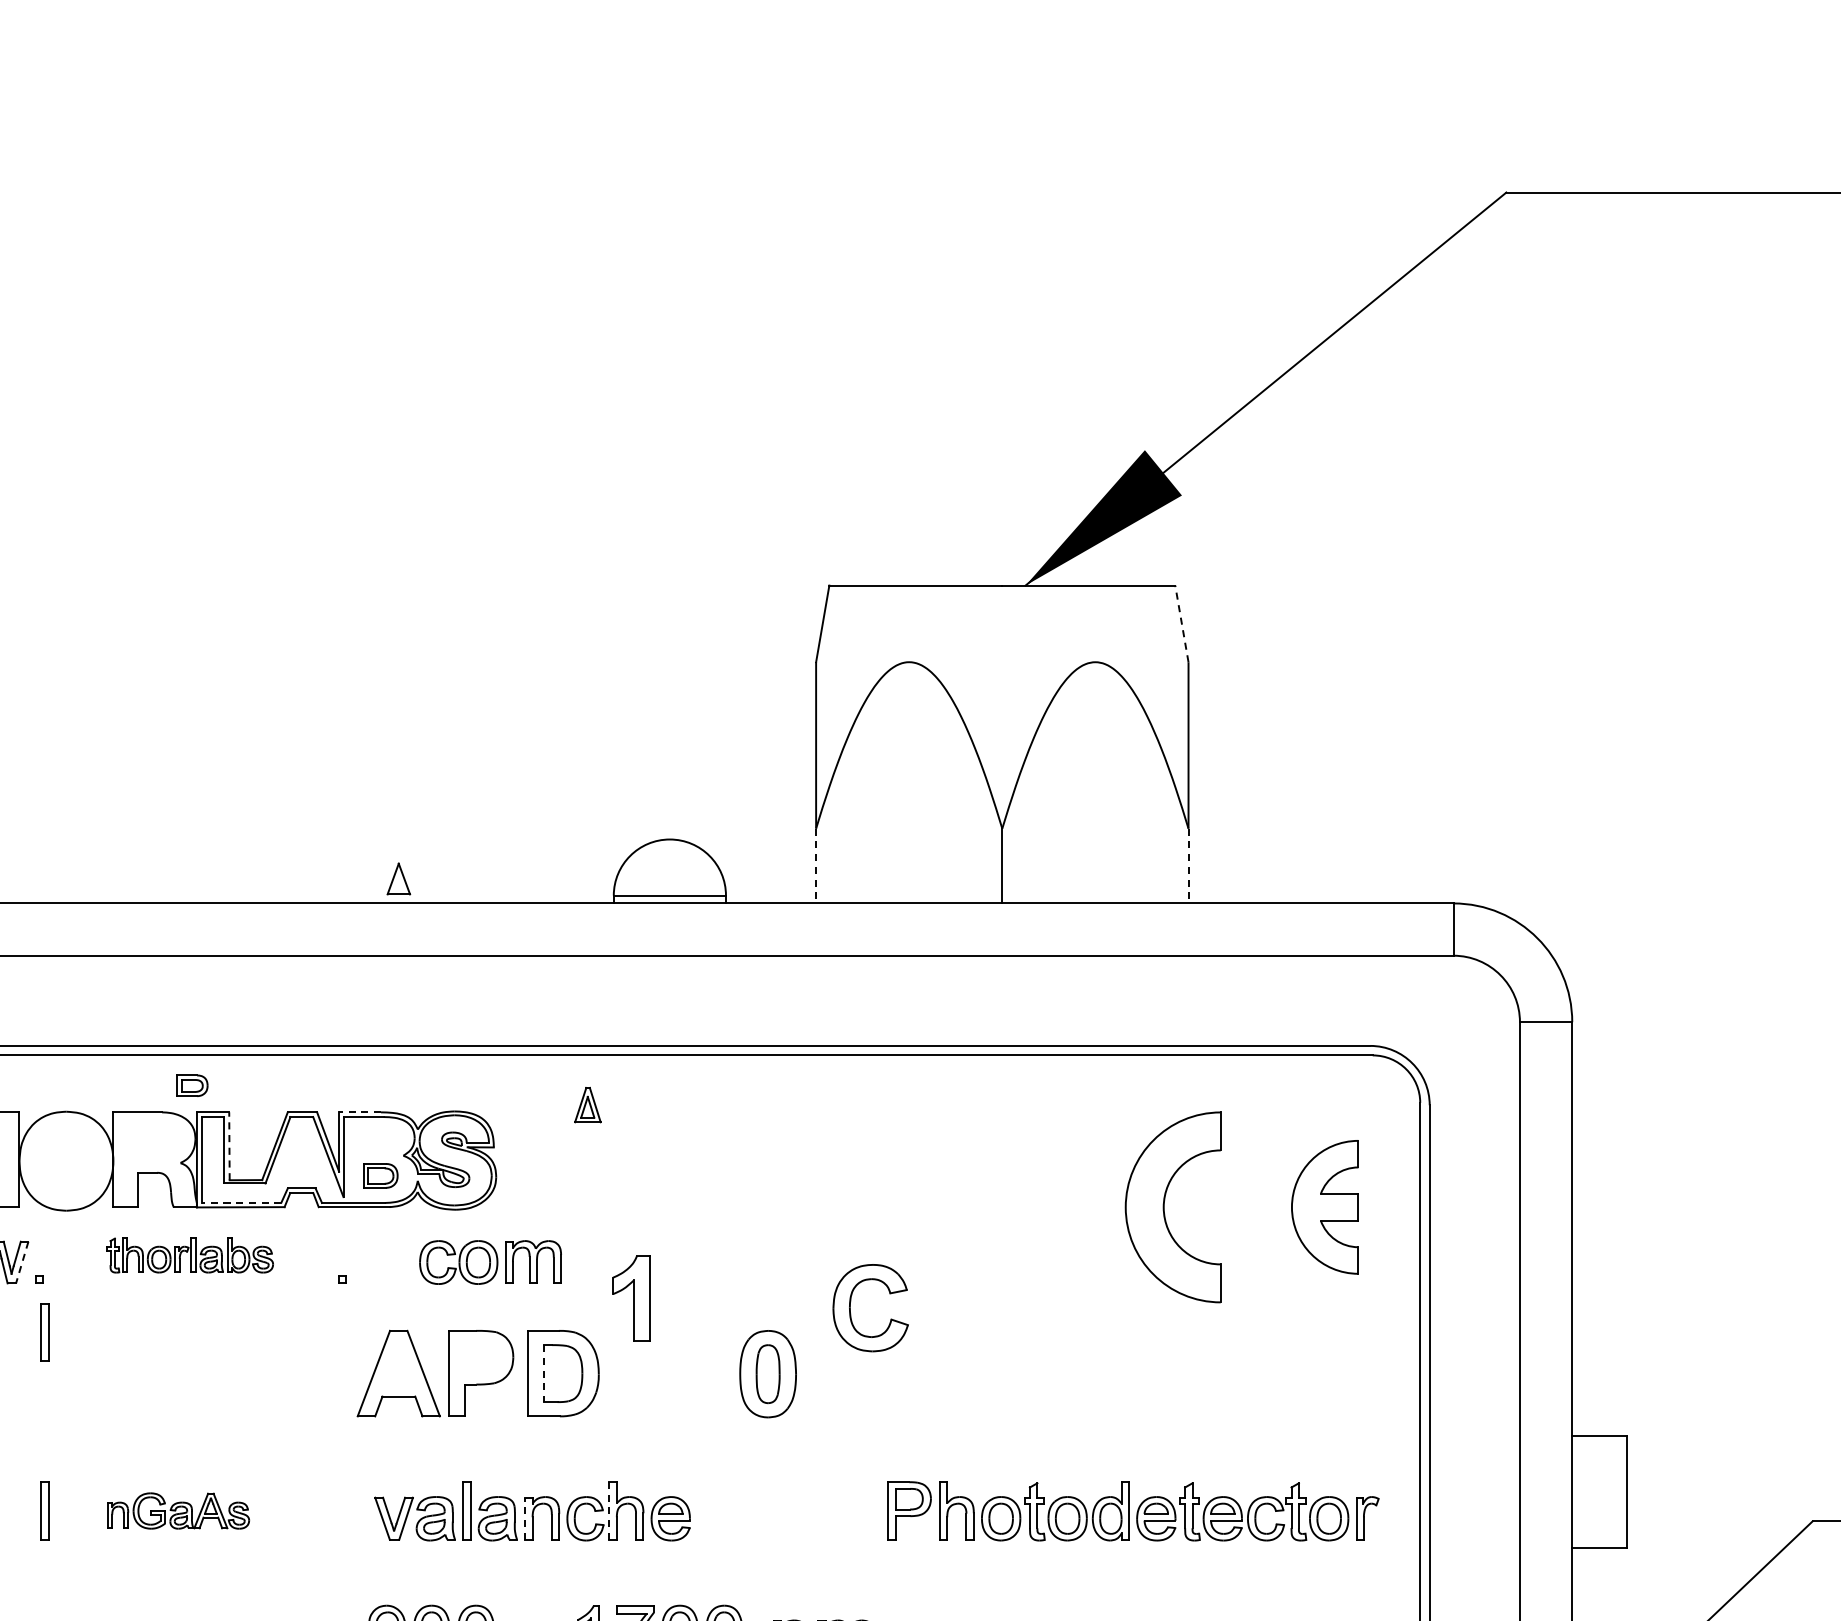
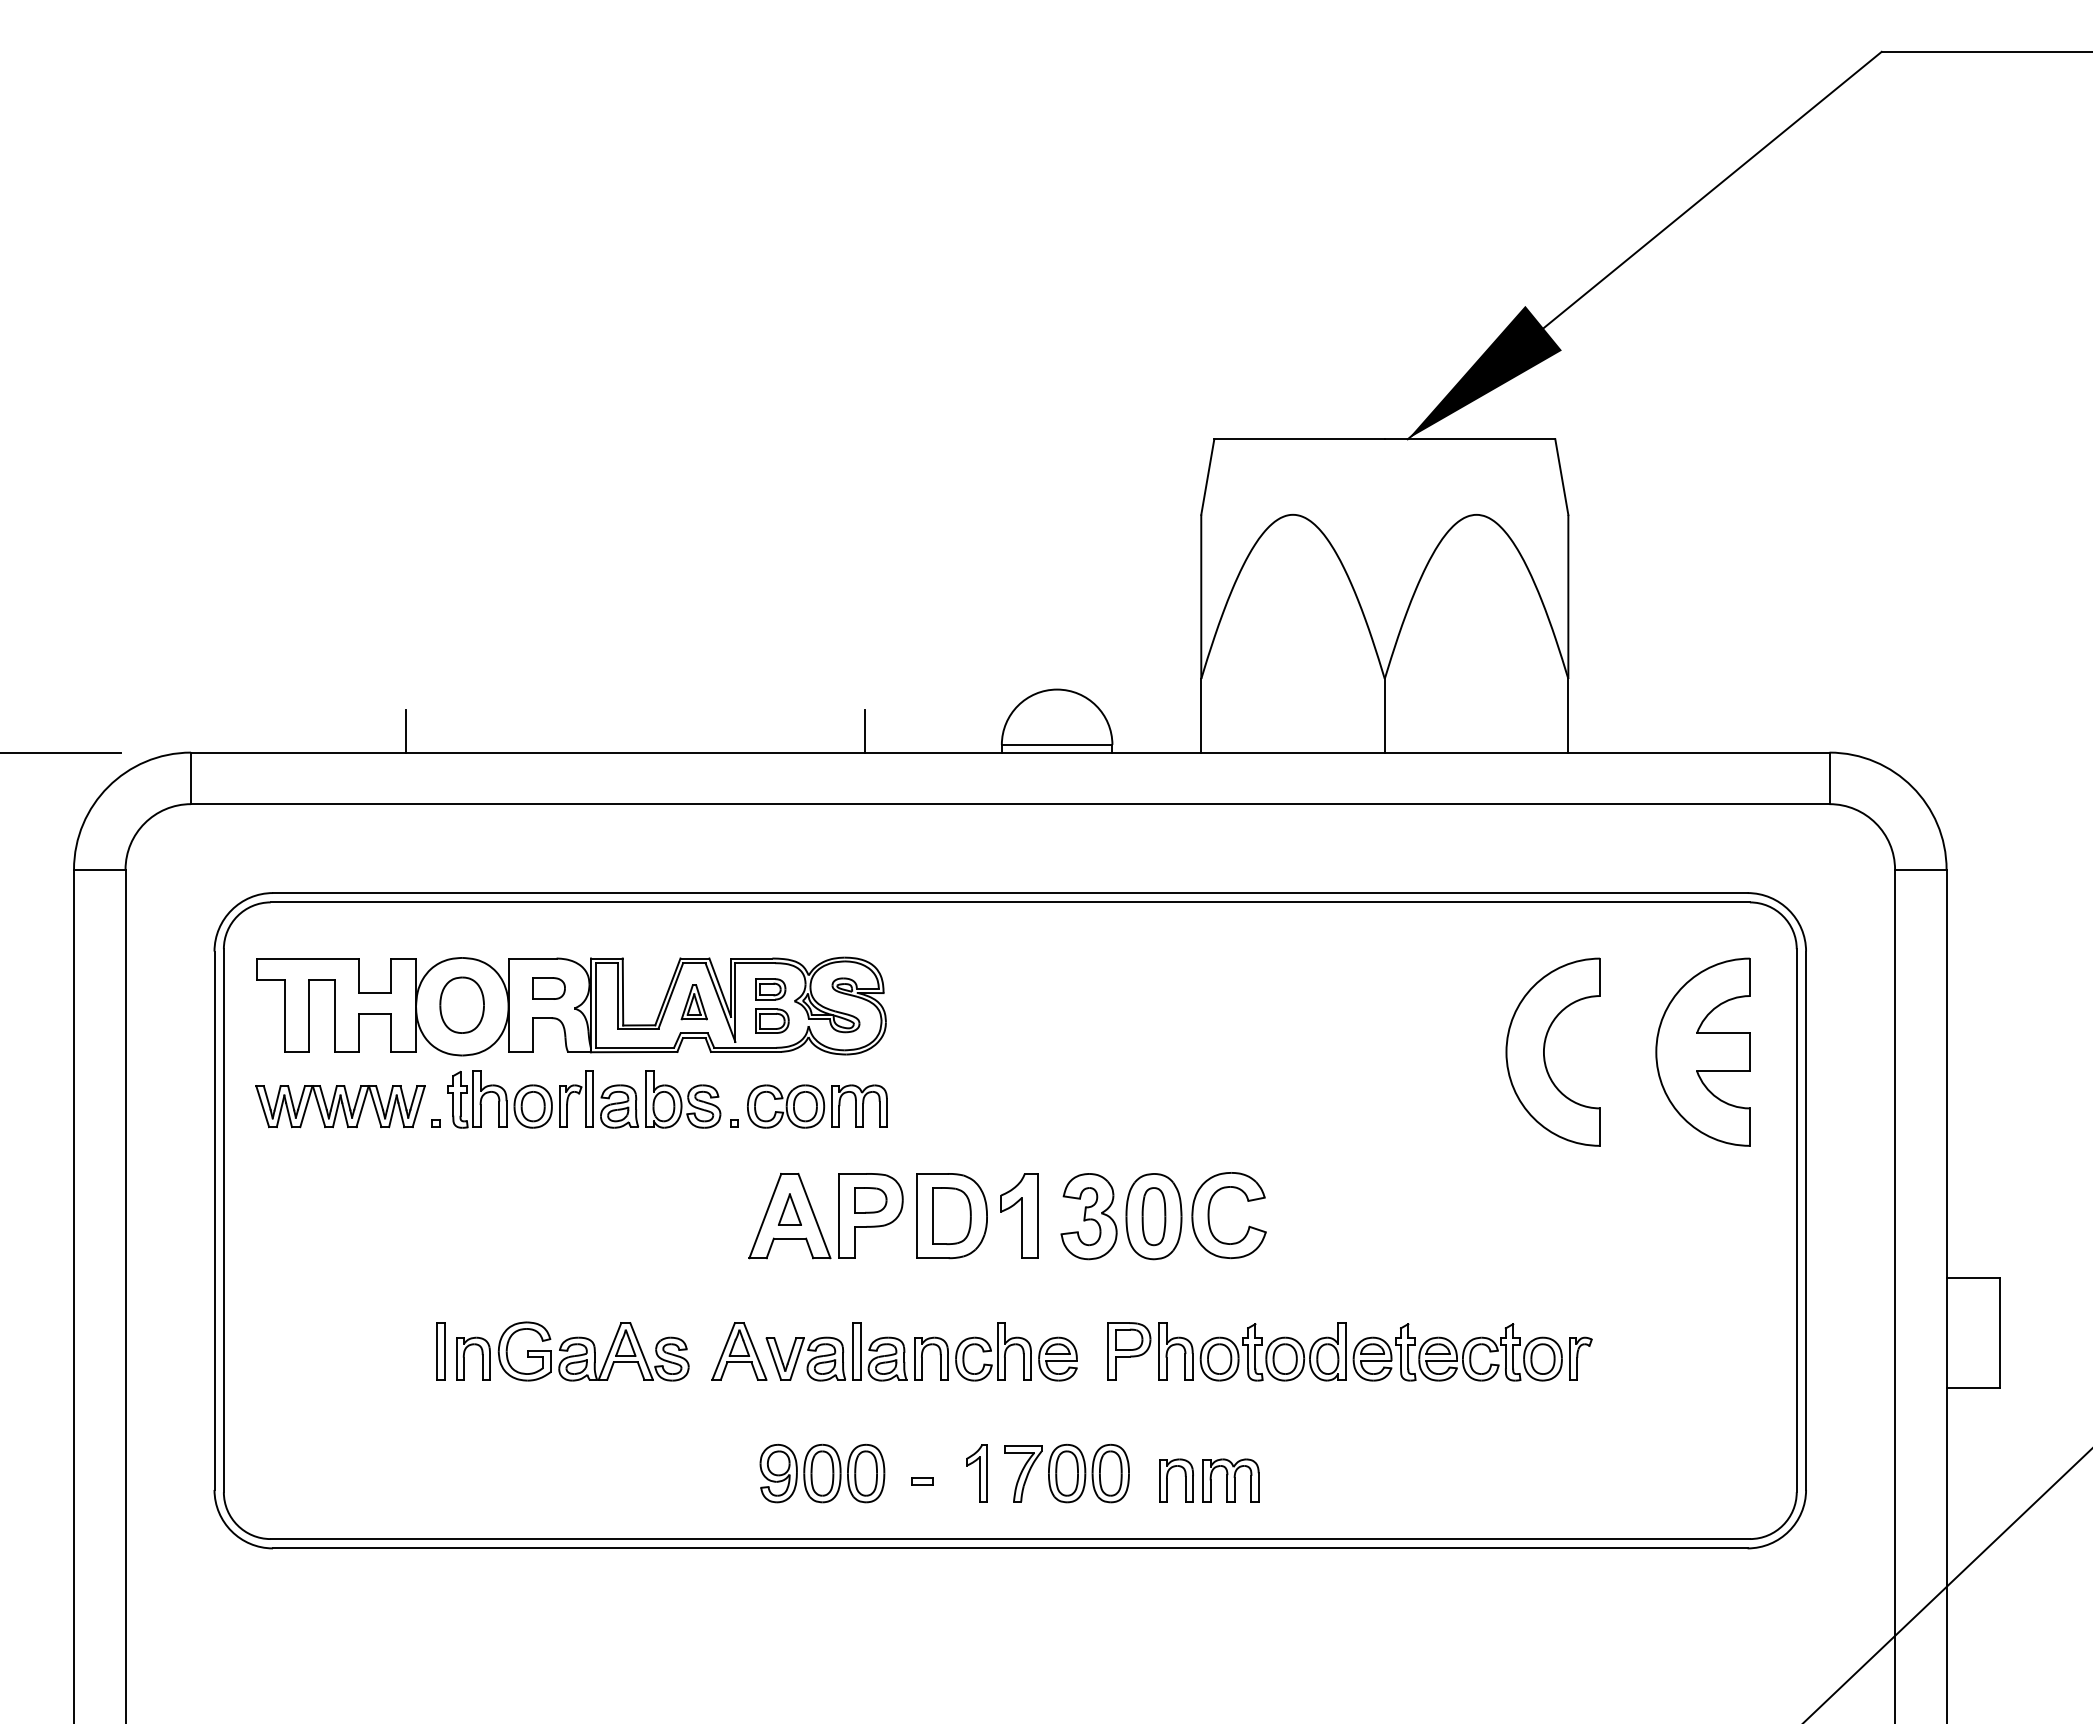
line: (1181, 623) -> (1561, 476), dashed -> solid
line: (816, 865) -> (1201, 715), dashed -> solid
line: (1188, 865) -> (1568, 715), dashed -> solid
part: (398, 878) -> (789, 1209), moved
line: (9, 881) -> (406, 730), added
line: (475, 881) -> (865, 730), added
part: (192, 1085) -> (770, 989), moved
part: (587, 1105) -> (693, 1002), moved
line: (359, 1112) -> (751, 958), dashed -> solid
part: (153, 1142) -> (548, 988), added
line: (228, 1145) -> (622, 991), dashed -> solid
part: (65, 1158) -> (461, 1004), added
line: (241, 1202) -> (634, 1047), dashed -> solid
part: (1324, 1206) -> (1702, 1051), size x1.43
part: (190, 1255) -> (584, 1099), size x1.67
part: (490, 1262) -> (817, 1106), moved
line: (21, 1263) -> (418, 1107), dashed -> solid
part: (631, 1297) -> (1019, 1215), moved
part: (850, 1308) -> (1209, 1215), moved
part: (44, 1332) -> (440, 1175), removed
part: (480, 1357) -> (870, 1200), added
line: (544, 1374) -> (933, 1216), dashed -> solid
part: (701, 1374) -> (1088, 1216), added
part: (178, 1511) -> (572, 1351), size x1.67
part: (347, 1511) -> (739, 1351), added
line: (609, 1511) -> (997, 1351), dashed -> solid
part: (1132, 1511) -> (1349, 1351), moved
line: (525, 1519) -> (914, 1359), dashed -> solid

